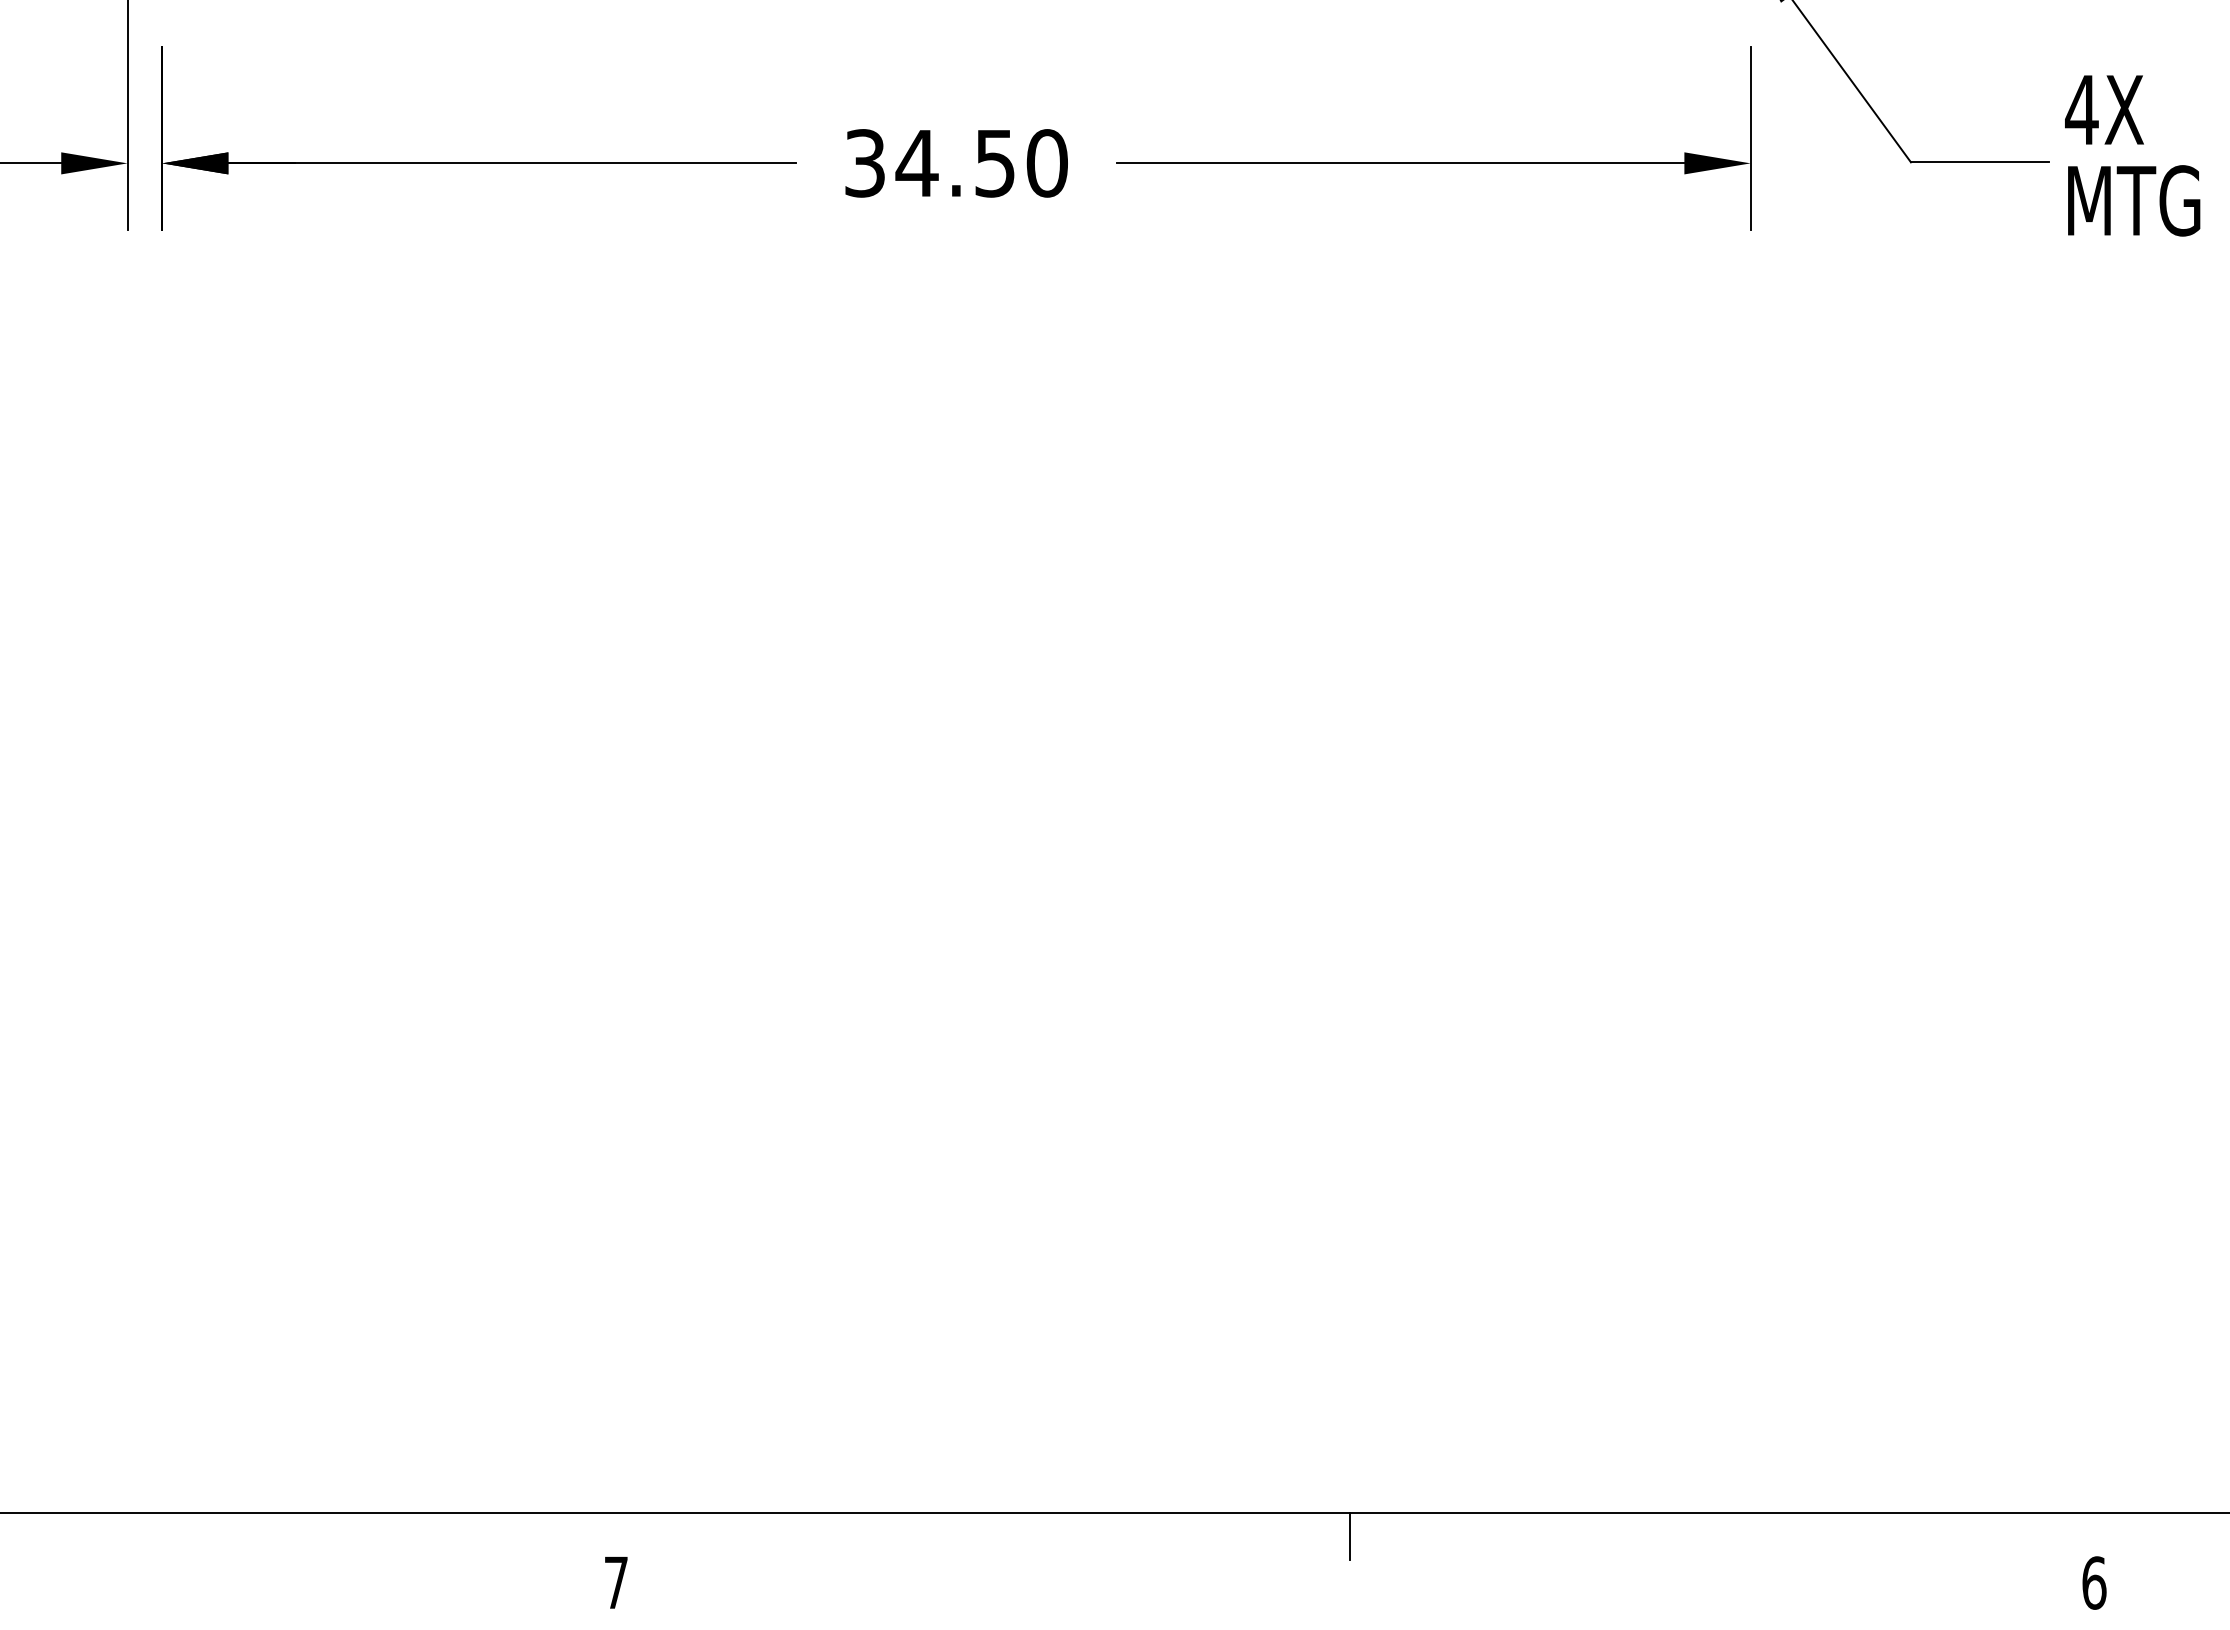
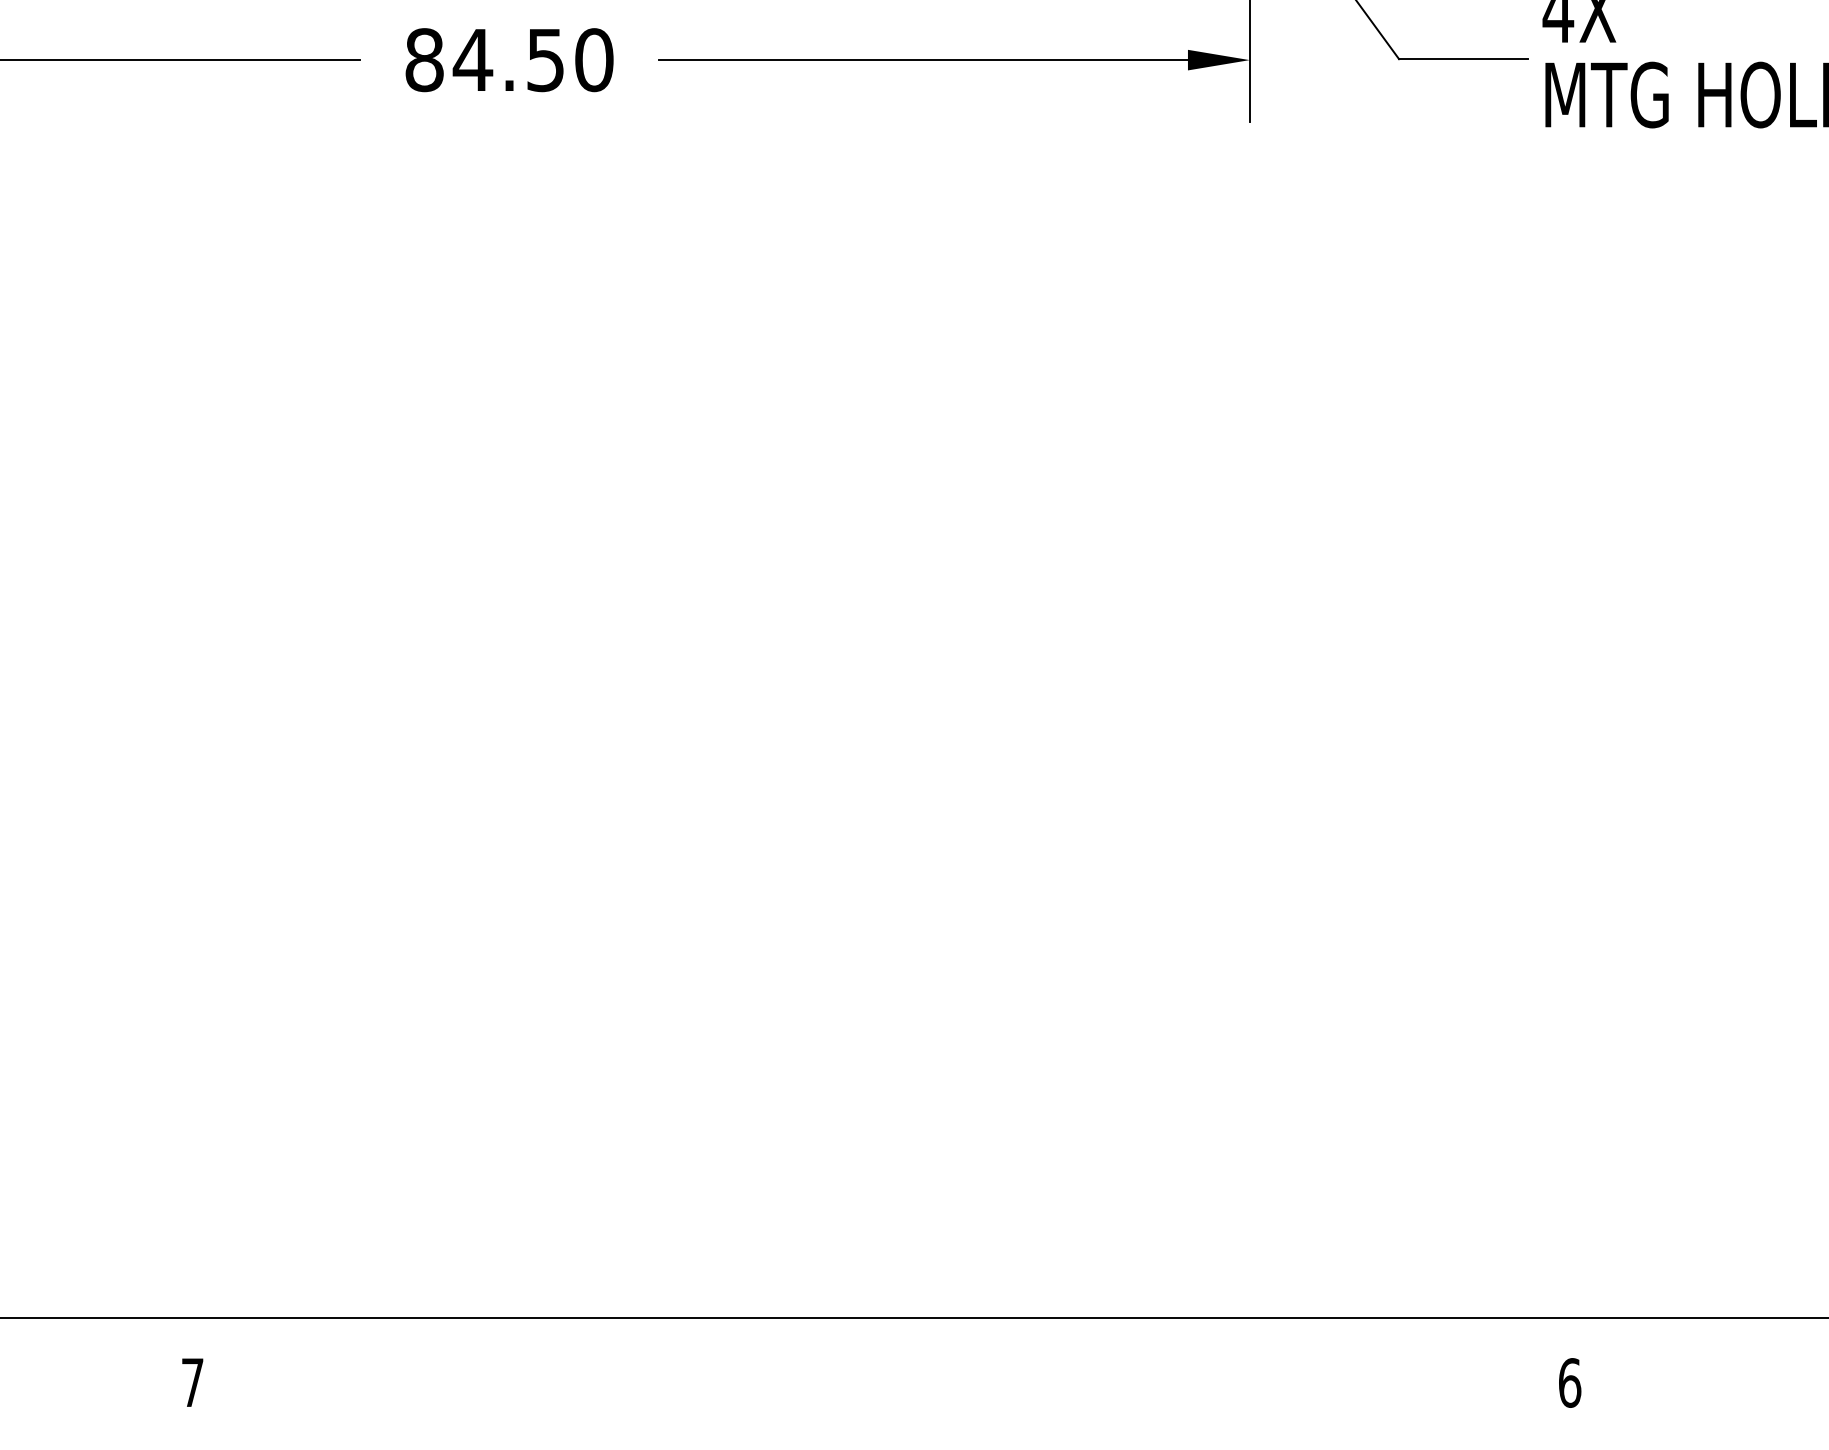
text: (864, 163) -> (423, 60), 34.50 -> 84.50
line: (1349, 1536) -> (875, 1339), removed

